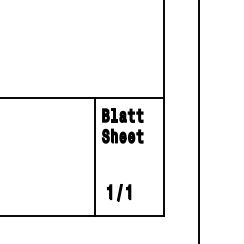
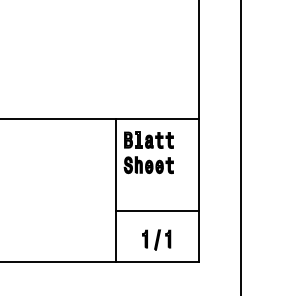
line: (129, 174) -> (157, 211), added
part: (119, 192) -> (157, 239), moved

